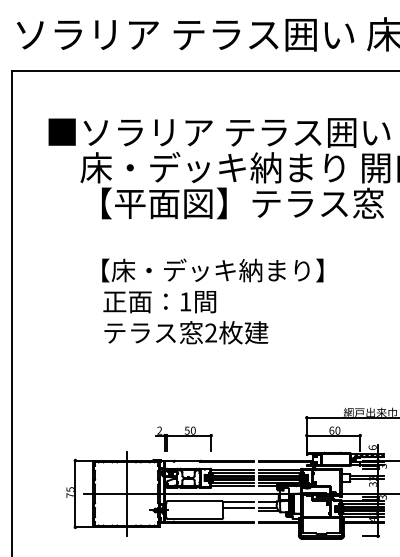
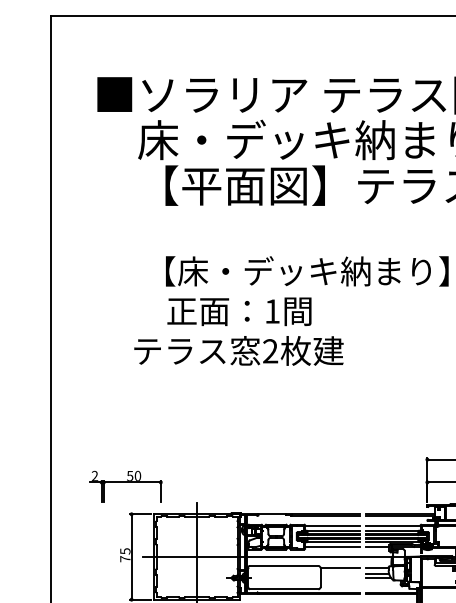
text: (186, 332) -> (239, 350), moved
part: (183, 438) -> (125, 486), moved
line: (238, 507) -> (340, 574), removed

